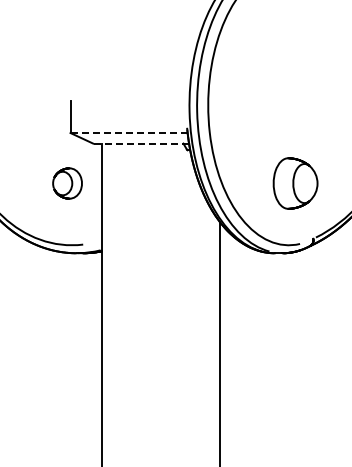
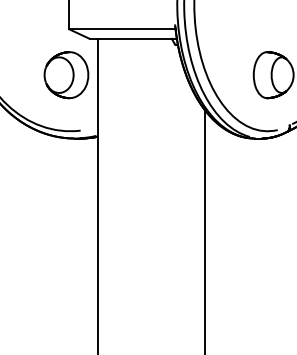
line: (129, 133) -> (122, 29), dashed -> solid
line: (141, 143) -> (133, 38), dashed -> solid
part: (67, 183) -> (66, 75), size x1.67

